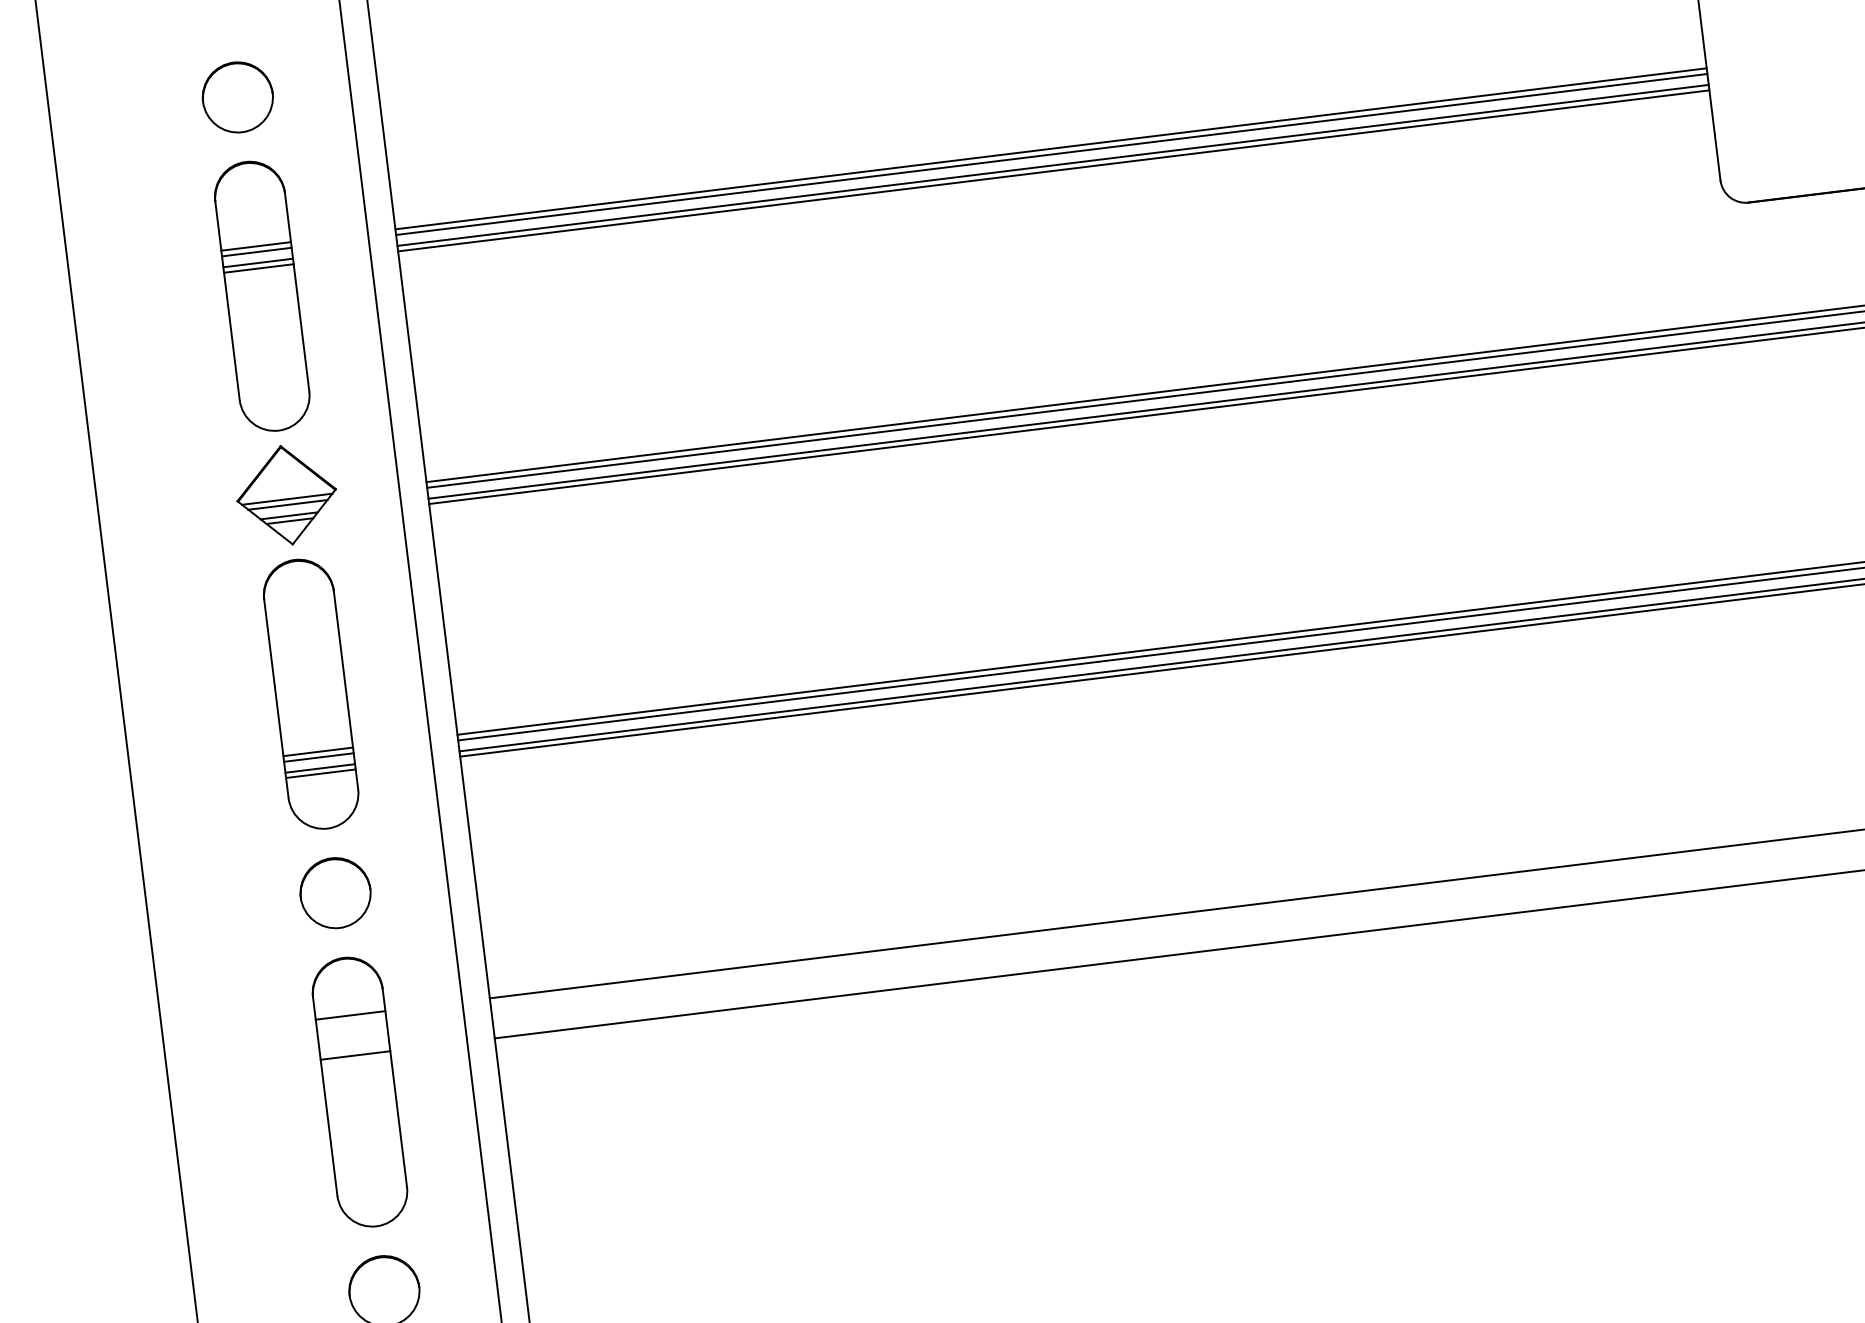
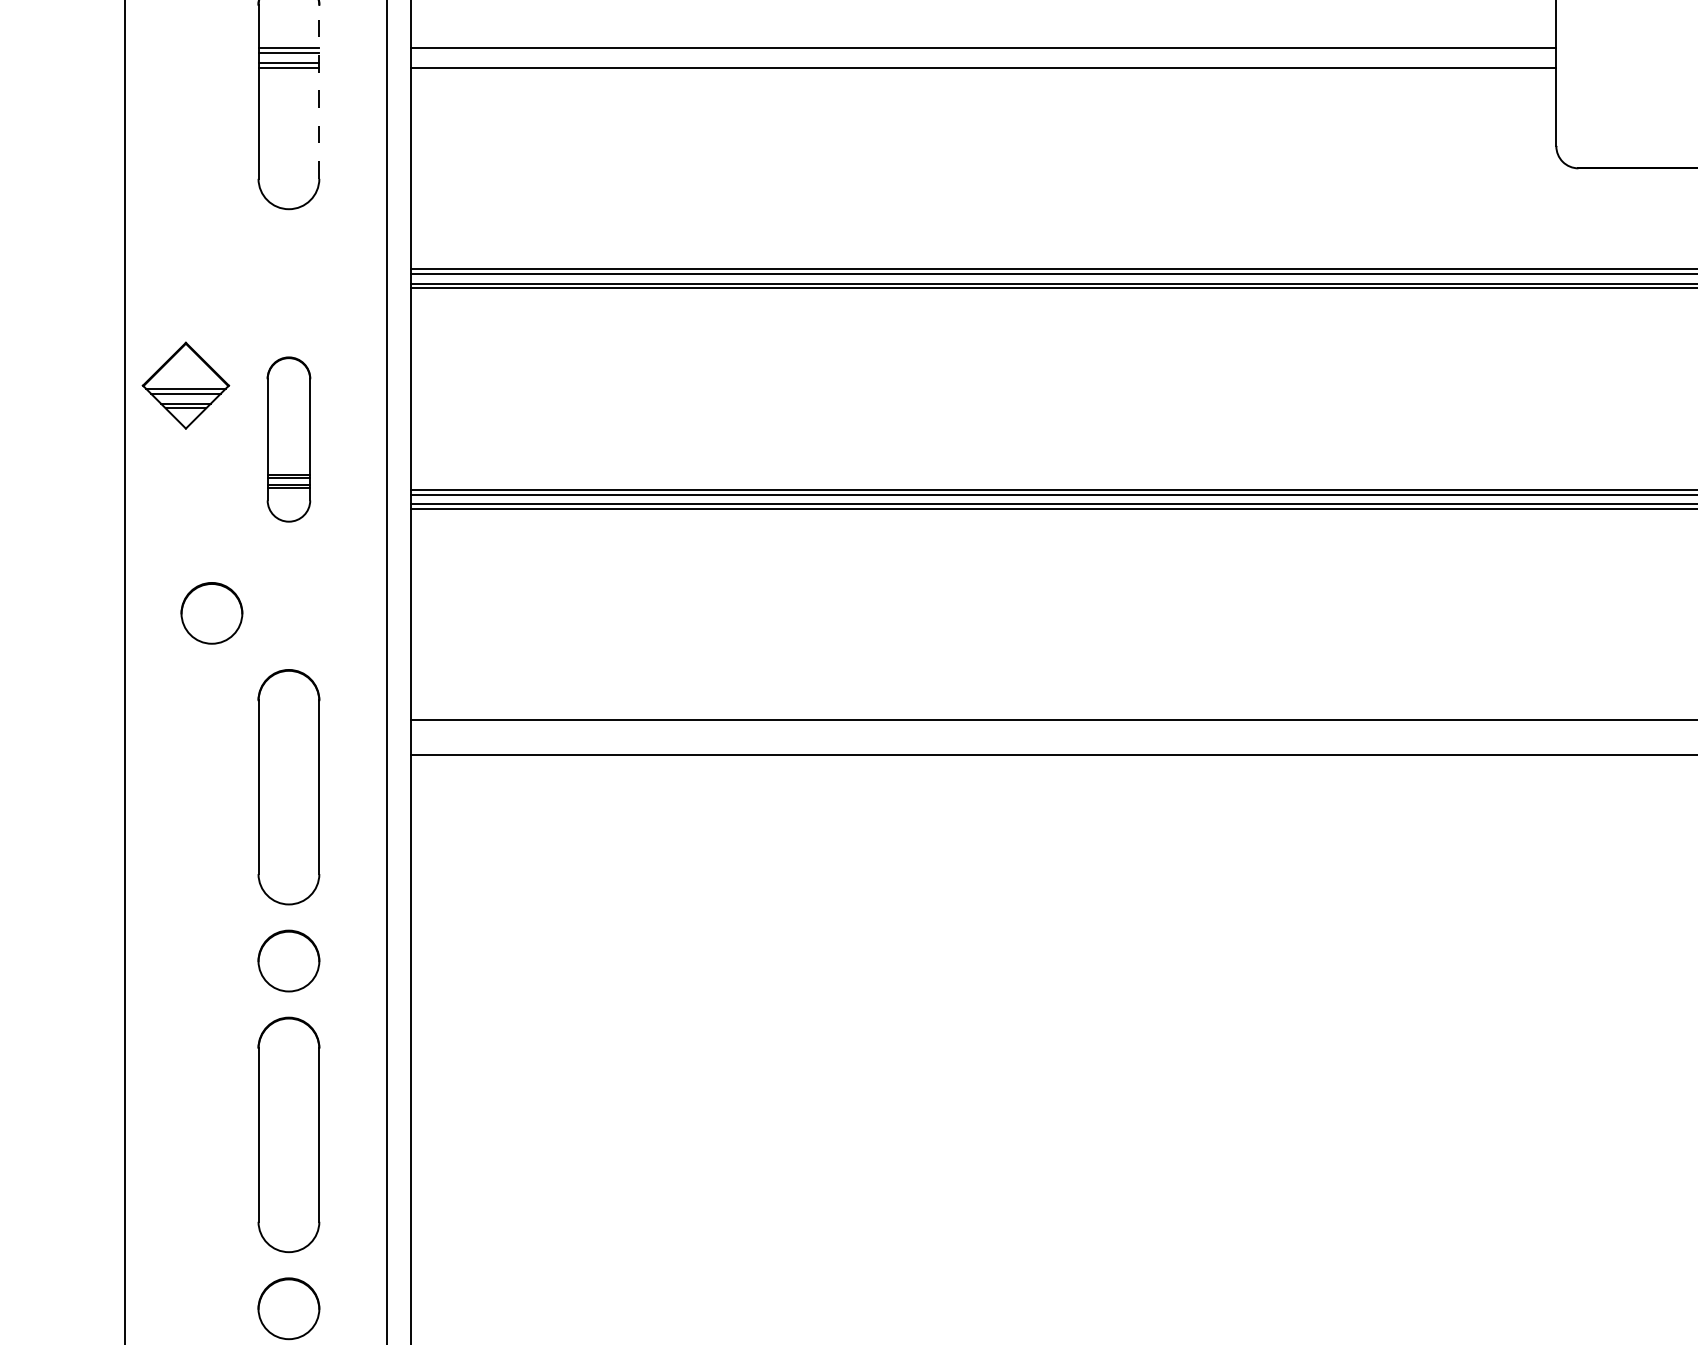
line: (1051, 154) -> (983, 53), removed
line: (1053, 165) -> (983, 62), removed
line: (297, 291) -> (319, 91), solid -> dashed
part: (286, 495) -> (185, 385), moved
part: (310, 694) -> (288, 439), size x0.7
part: (335, 893) -> (211, 613), moved
line: (350, 1015) -> (288, 720), removed
line: (355, 1055) -> (288, 755), removed

